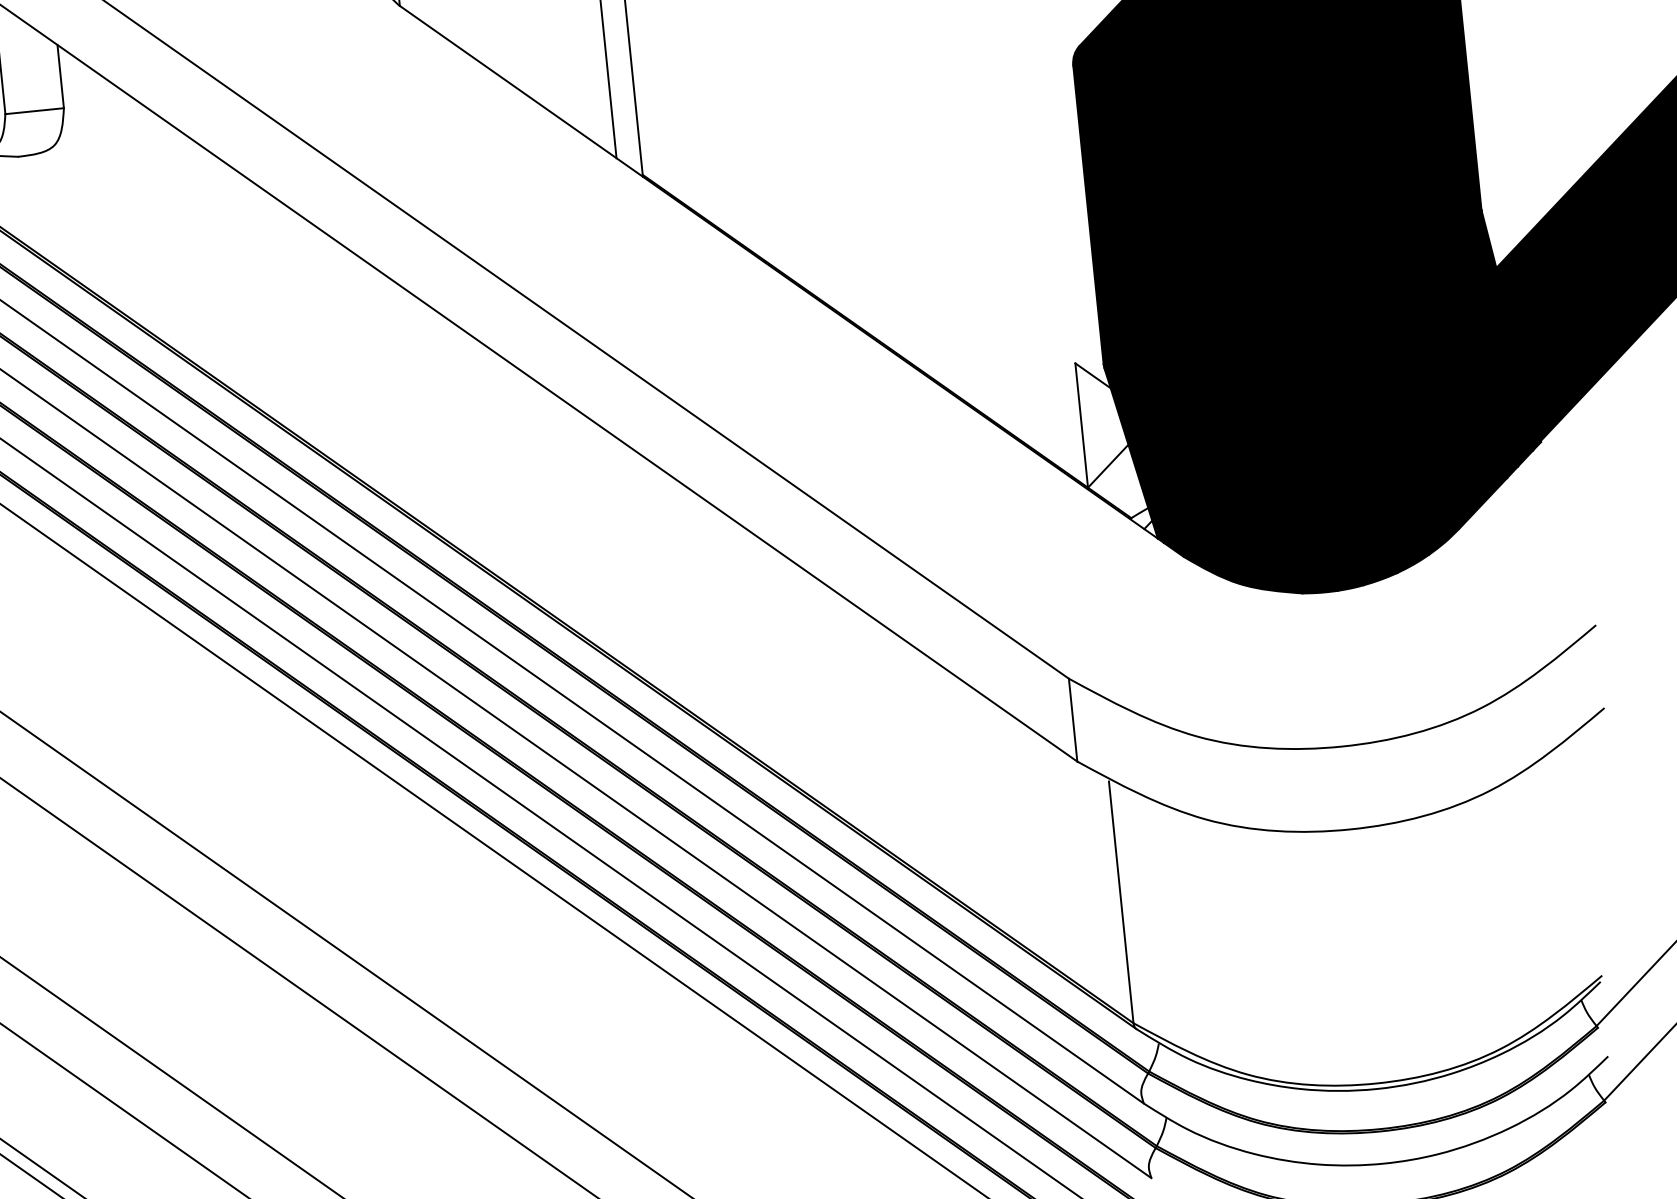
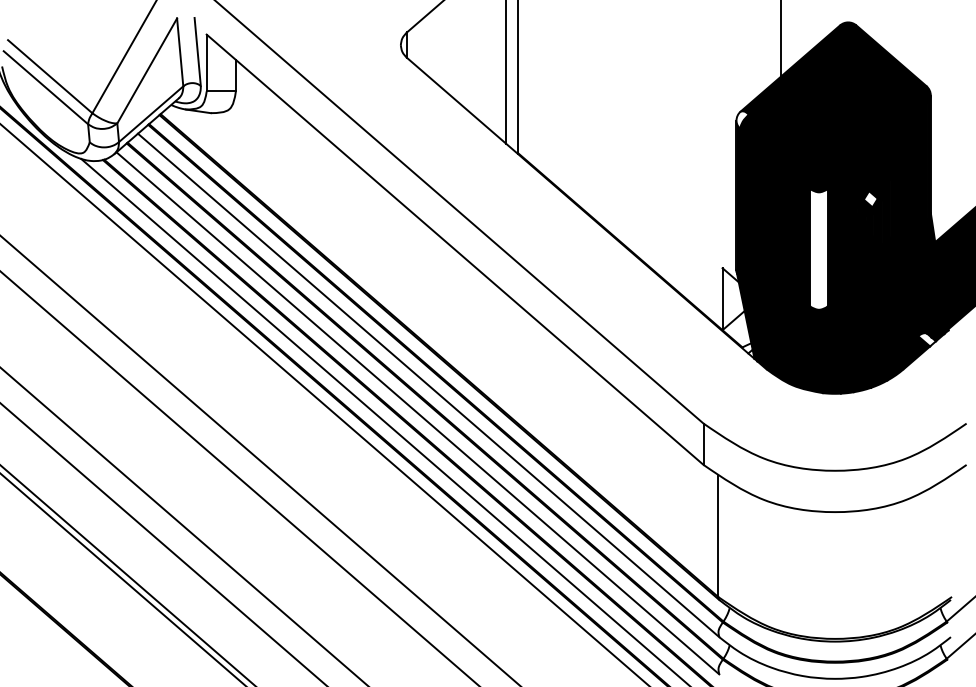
fill: (1085, 61) -> (742, 119), removed
fill: (1357, 195) -> (870, 199), removed
fill: (1263, 306) -> (818, 249), removed
fill: (1498, 464) -> (926, 339), removed

